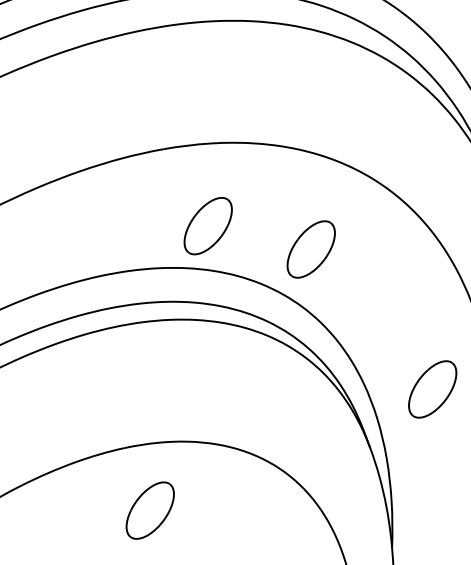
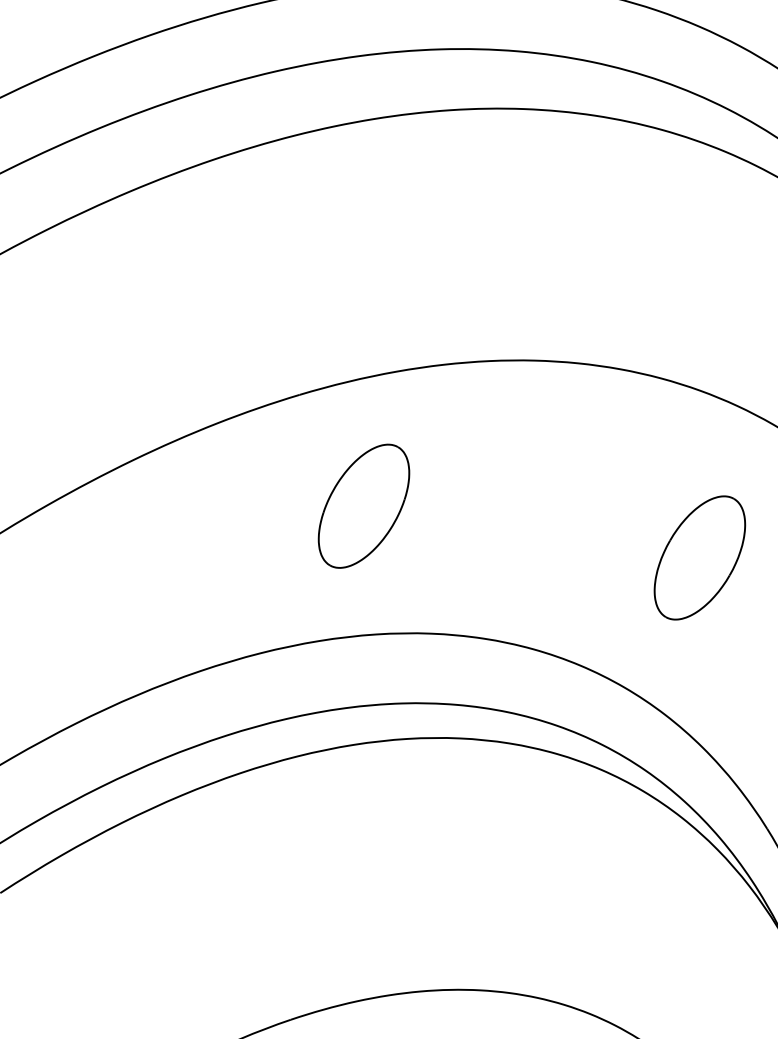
part: (207, 226) -> (362, 507), moved
part: (310, 249) -> (698, 558), moved

